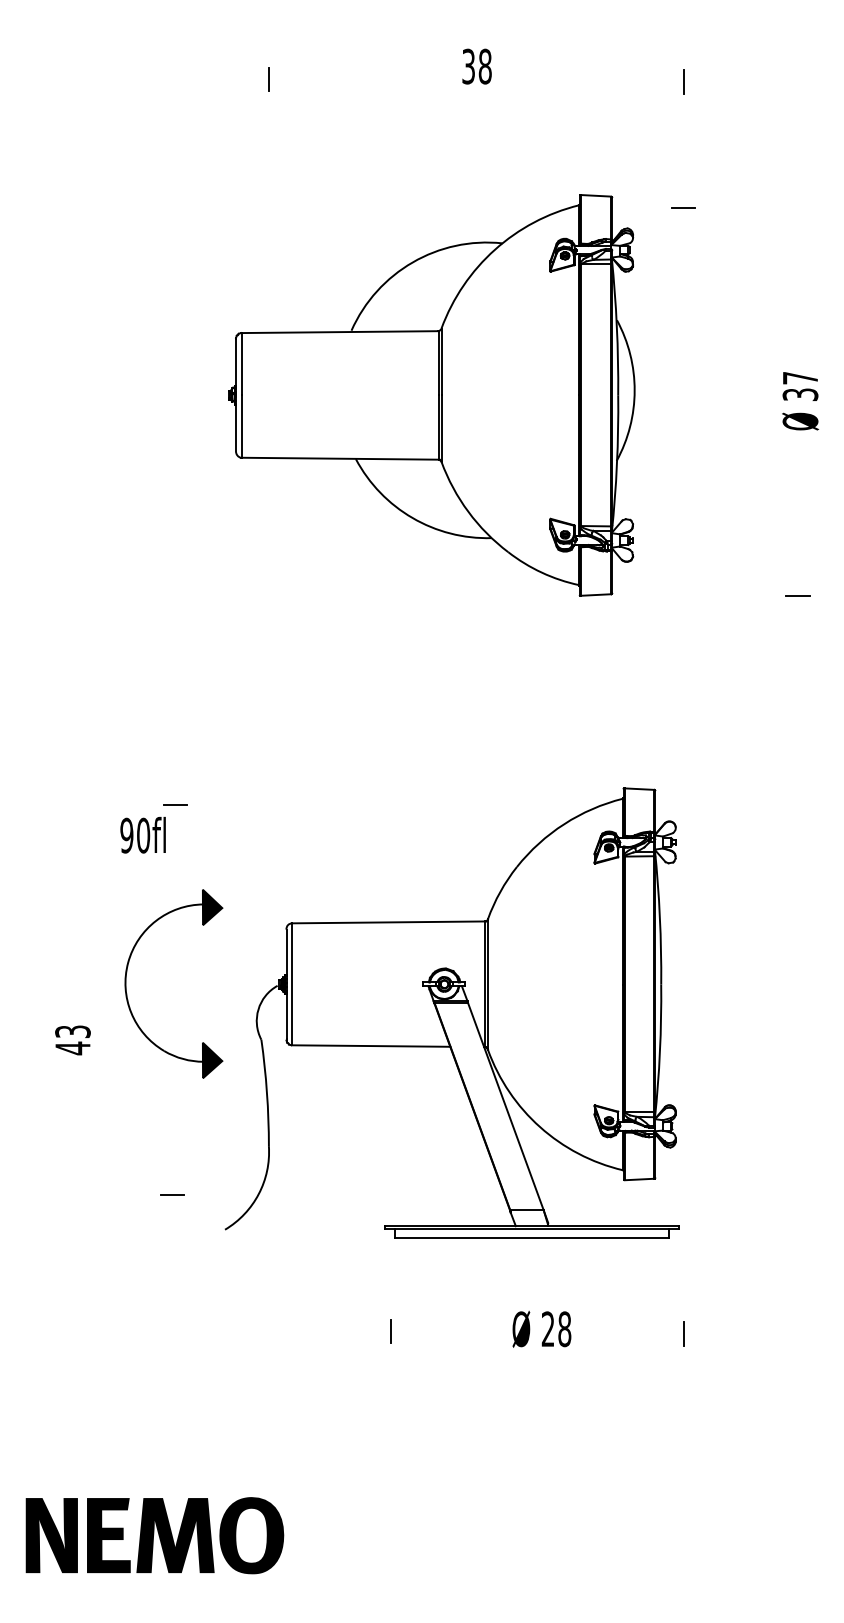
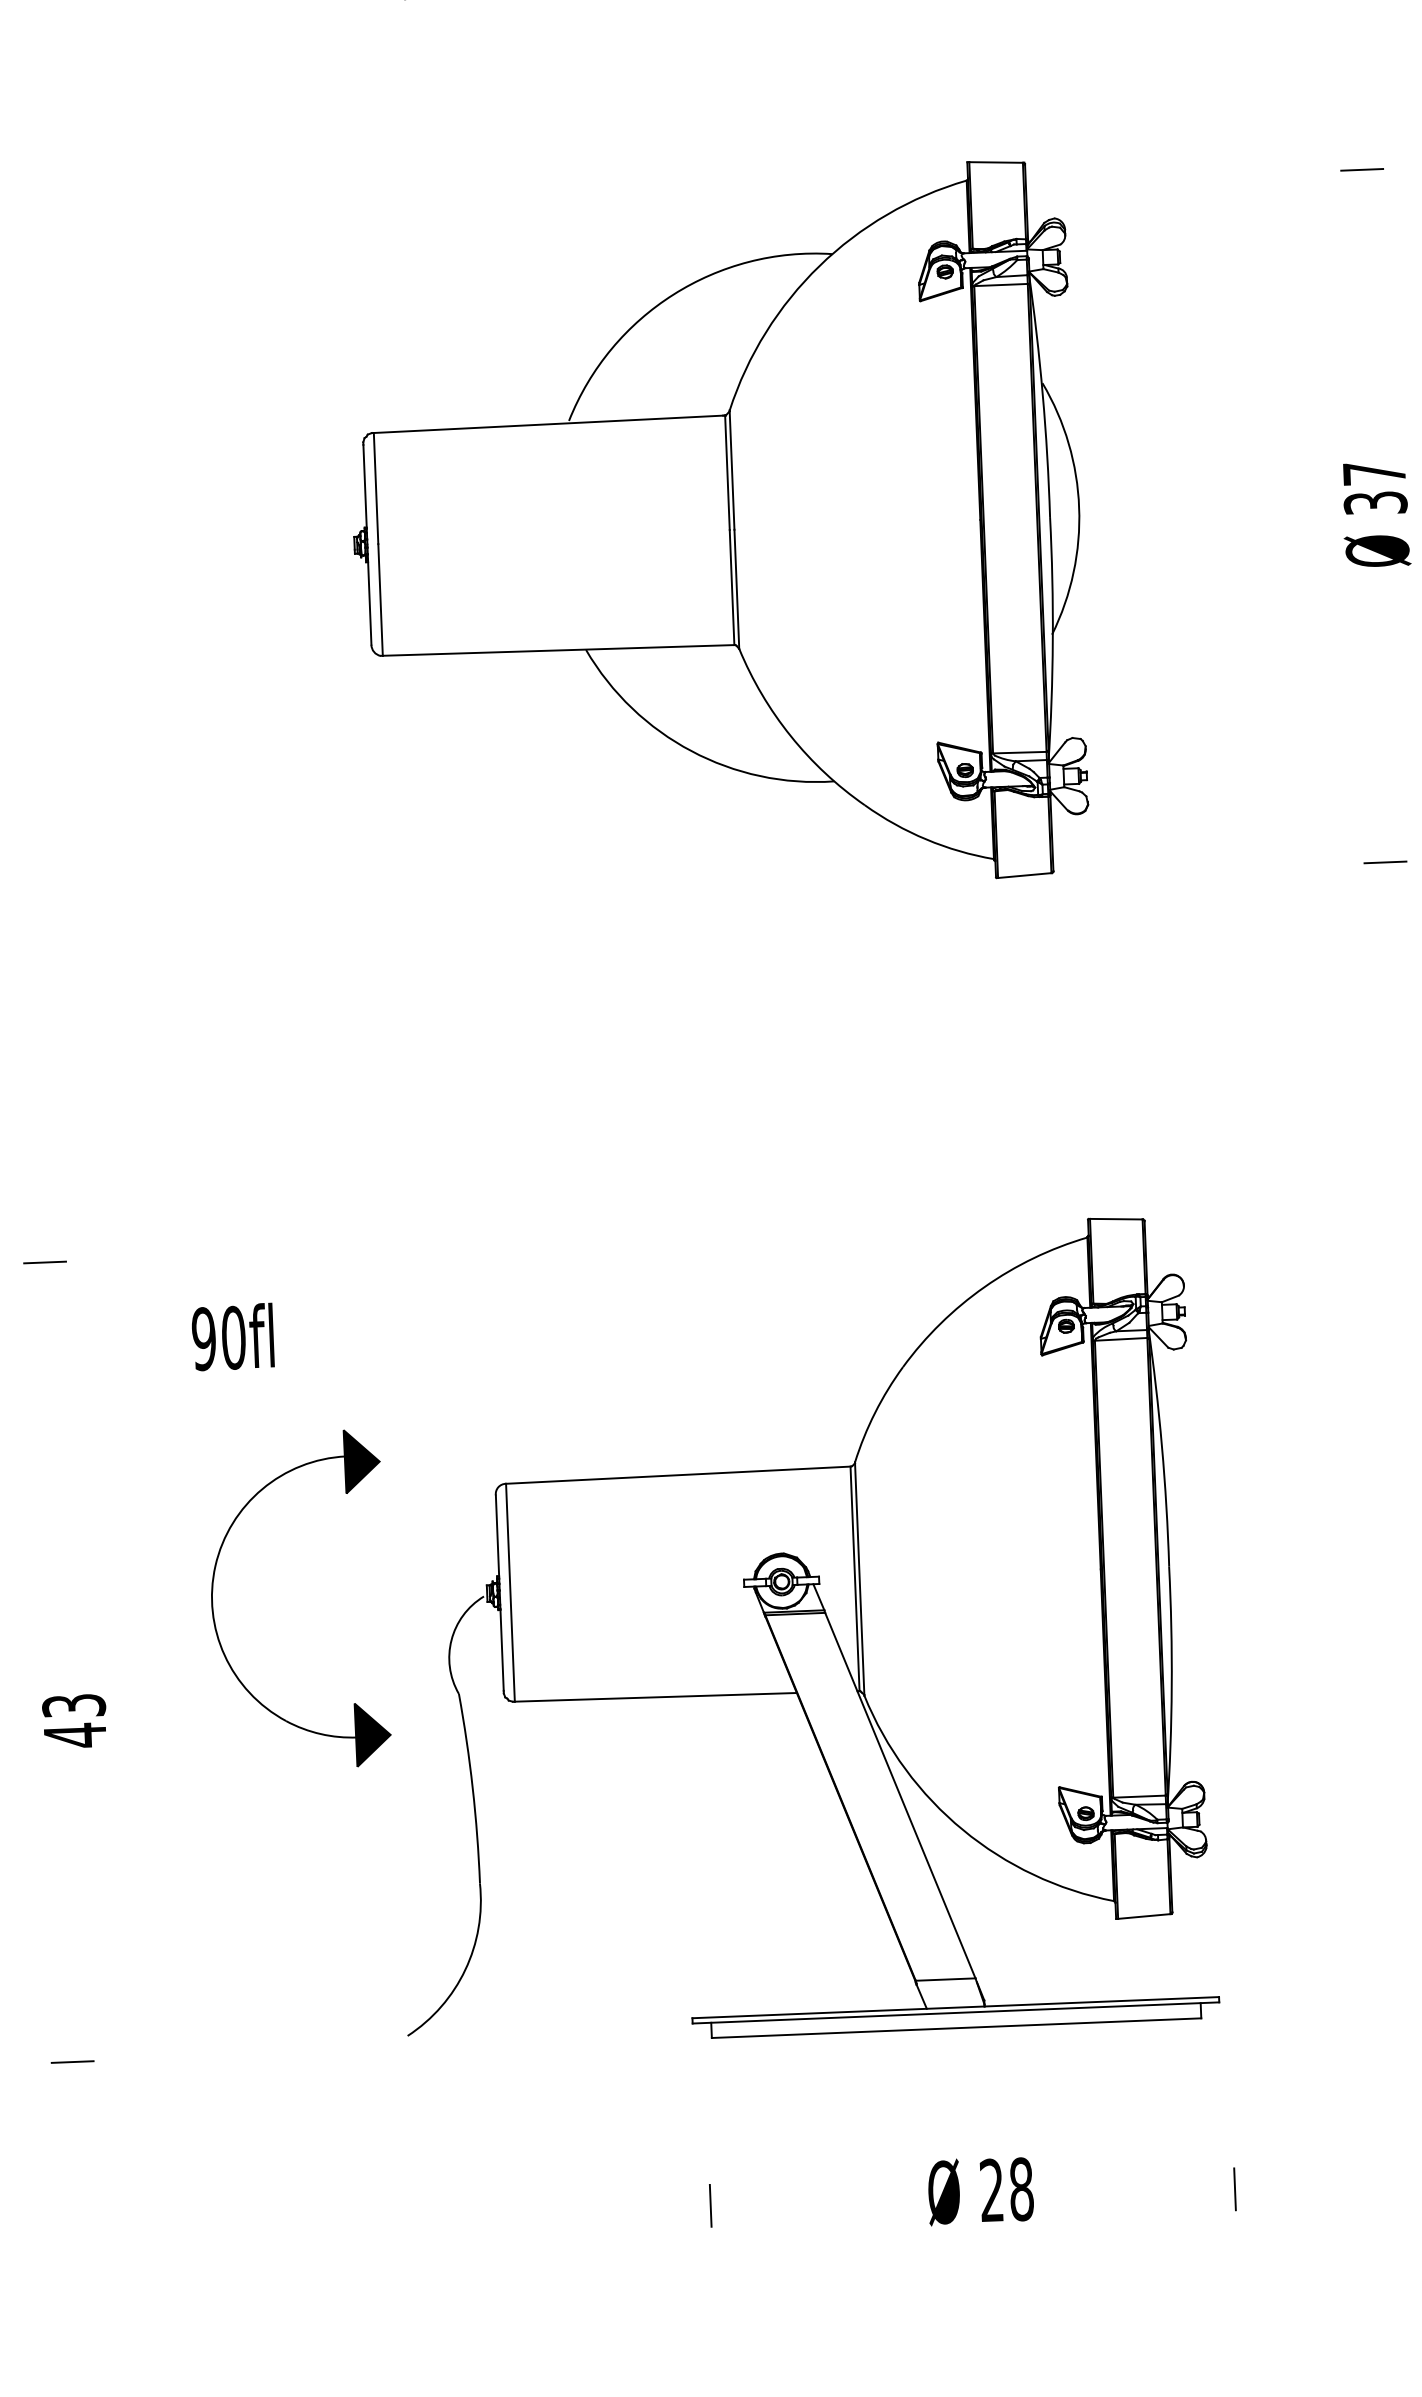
line: (683, 207) -> (1362, 168), moved
line: (175, 804) -> (44, 1261), moved
text: (72, 1040) -> (73, 1721), moved
line: (172, 1194) -> (73, 2061), moved

